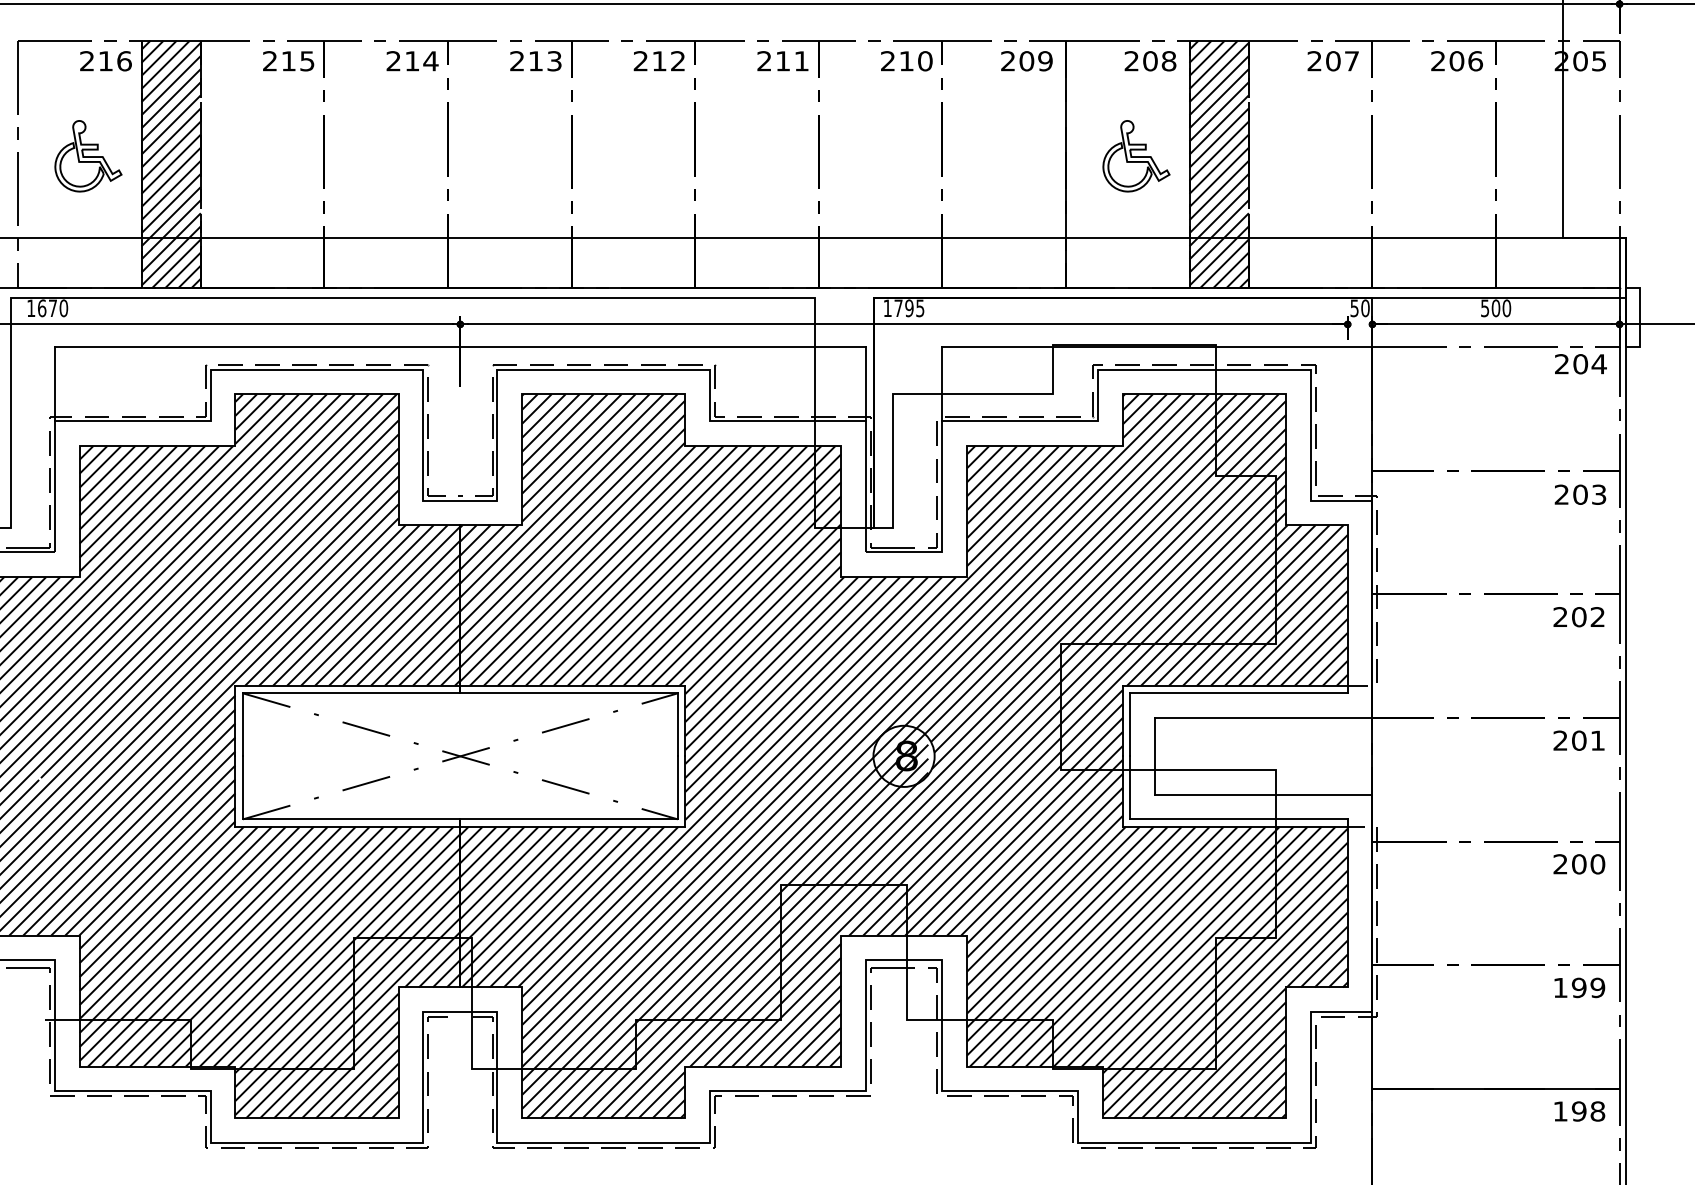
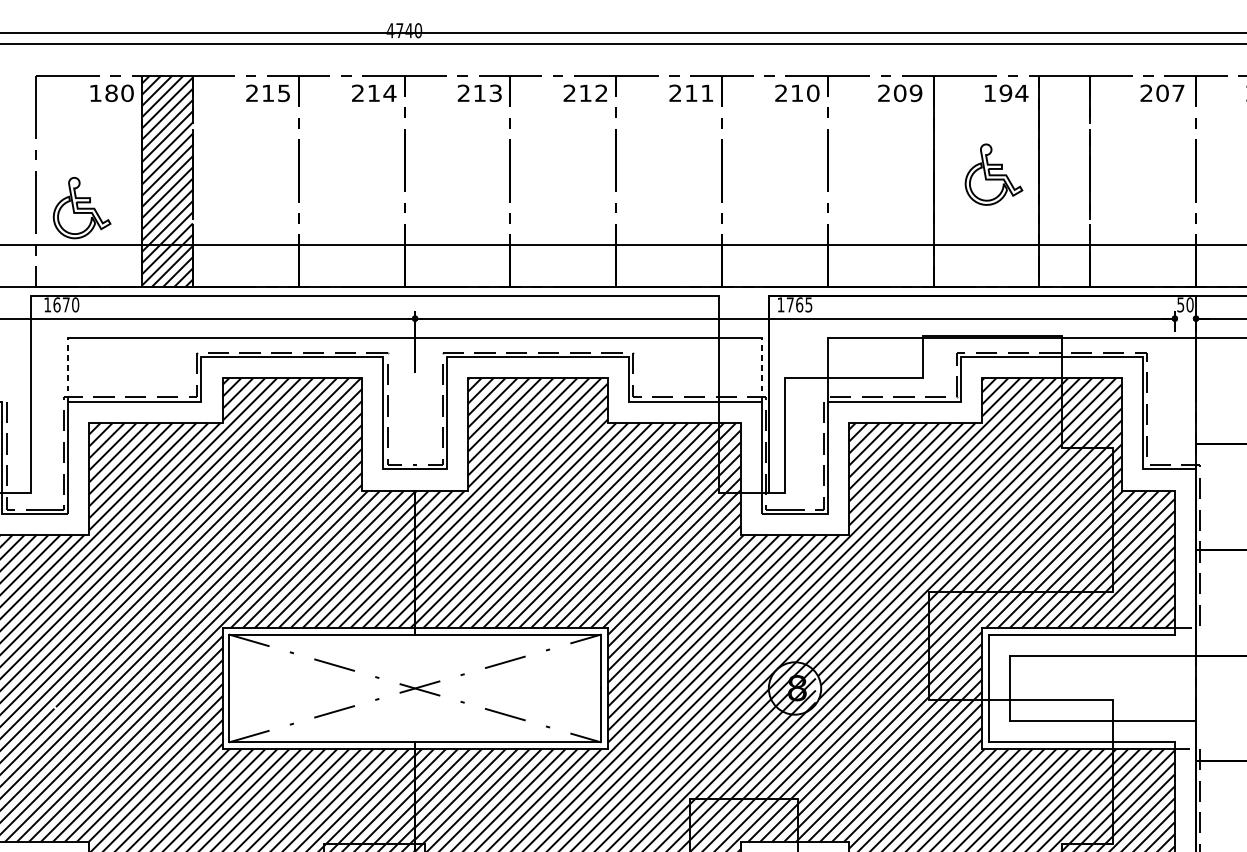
text: (105, 61) -> (111, 93), 216 -> 180
text: (1150, 61) -> (1006, 93), 208 -> 194
part: (88, 156) -> (82, 208), moved
hatch: (1218, 163) -> (1064, 180), removed
text: (909, 308) -> (799, 305), 1795 -> 1765
line: (55, 383) -> (68, 369), solid -> dashed
line: (865, 383) -> (761, 369), solid -> dashed

